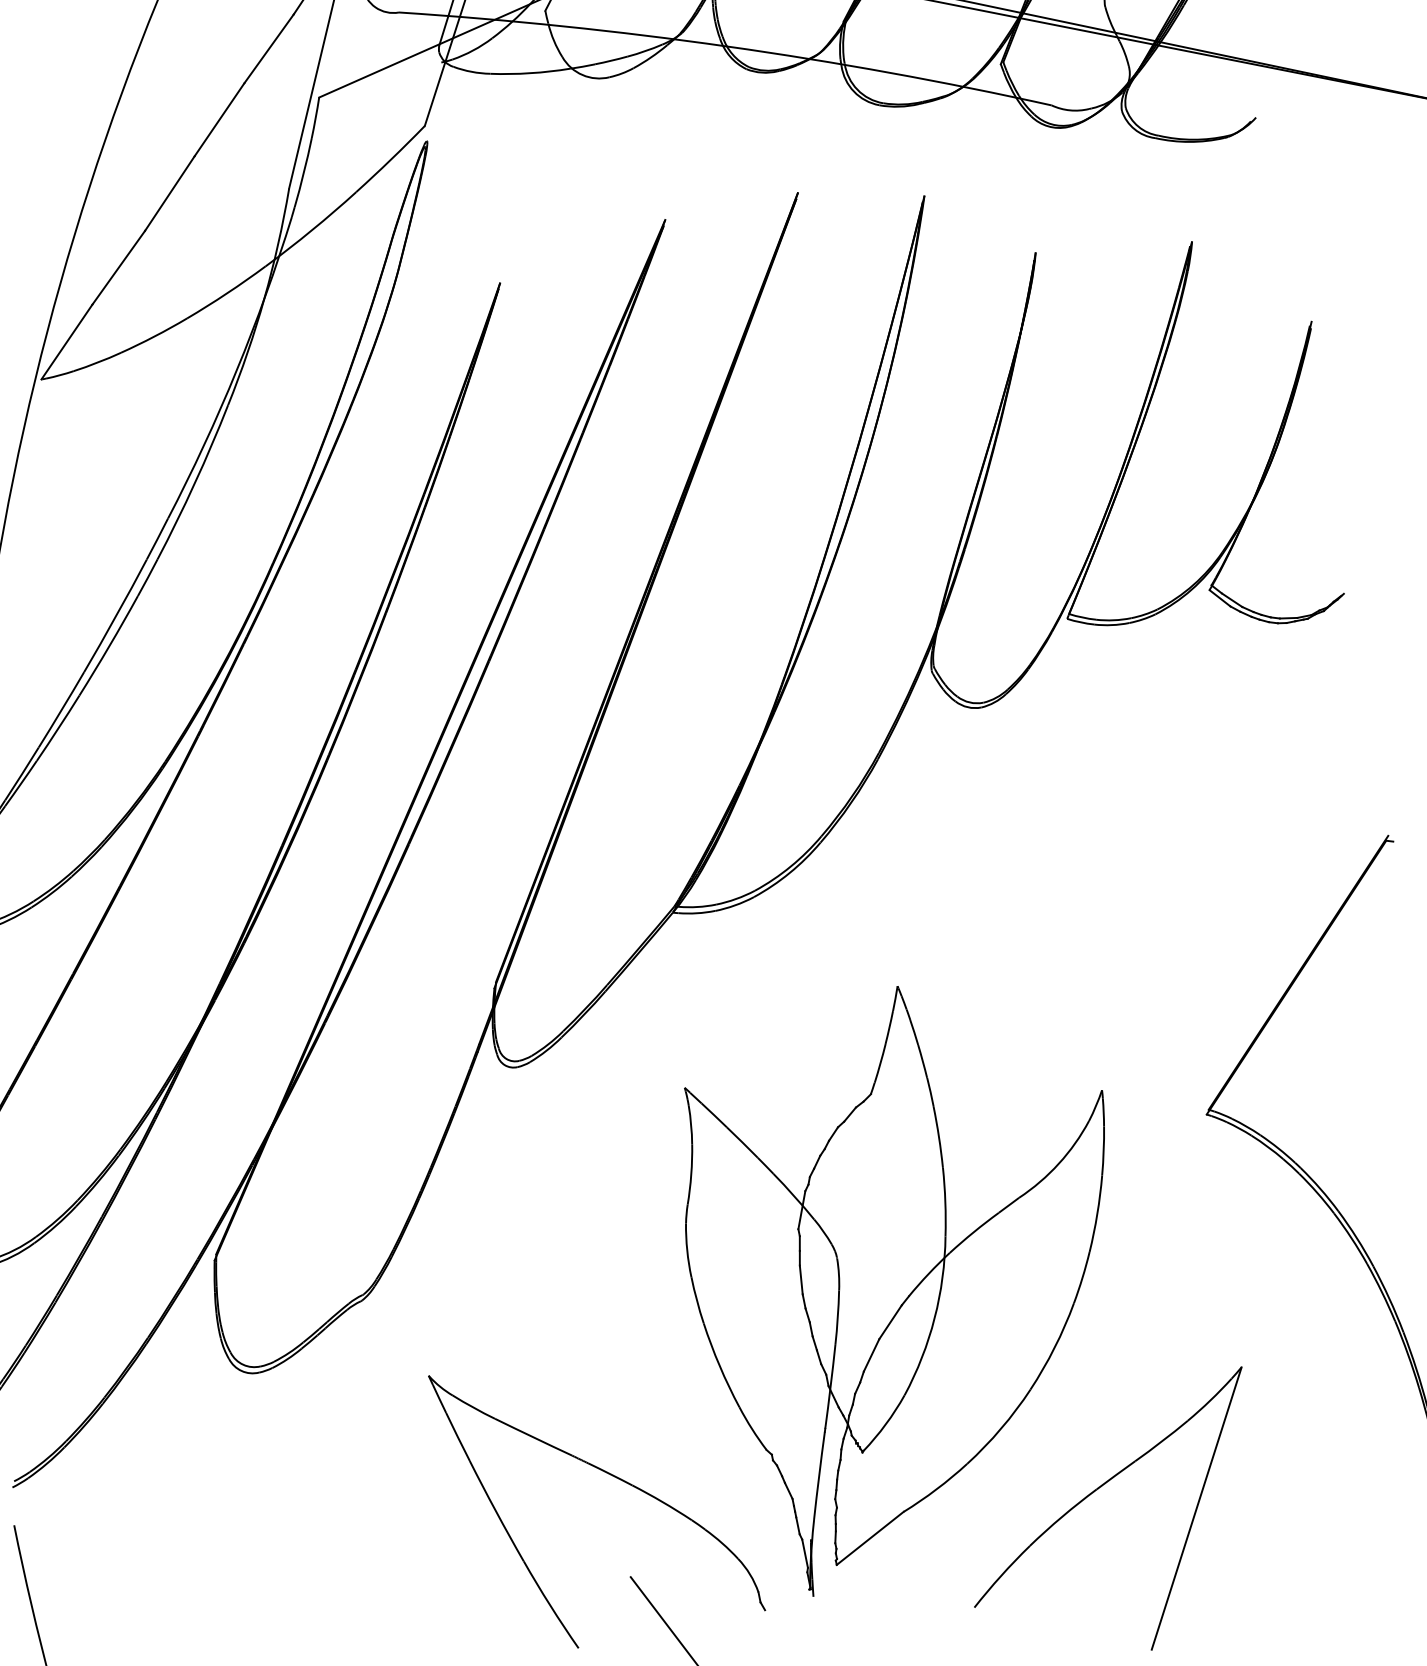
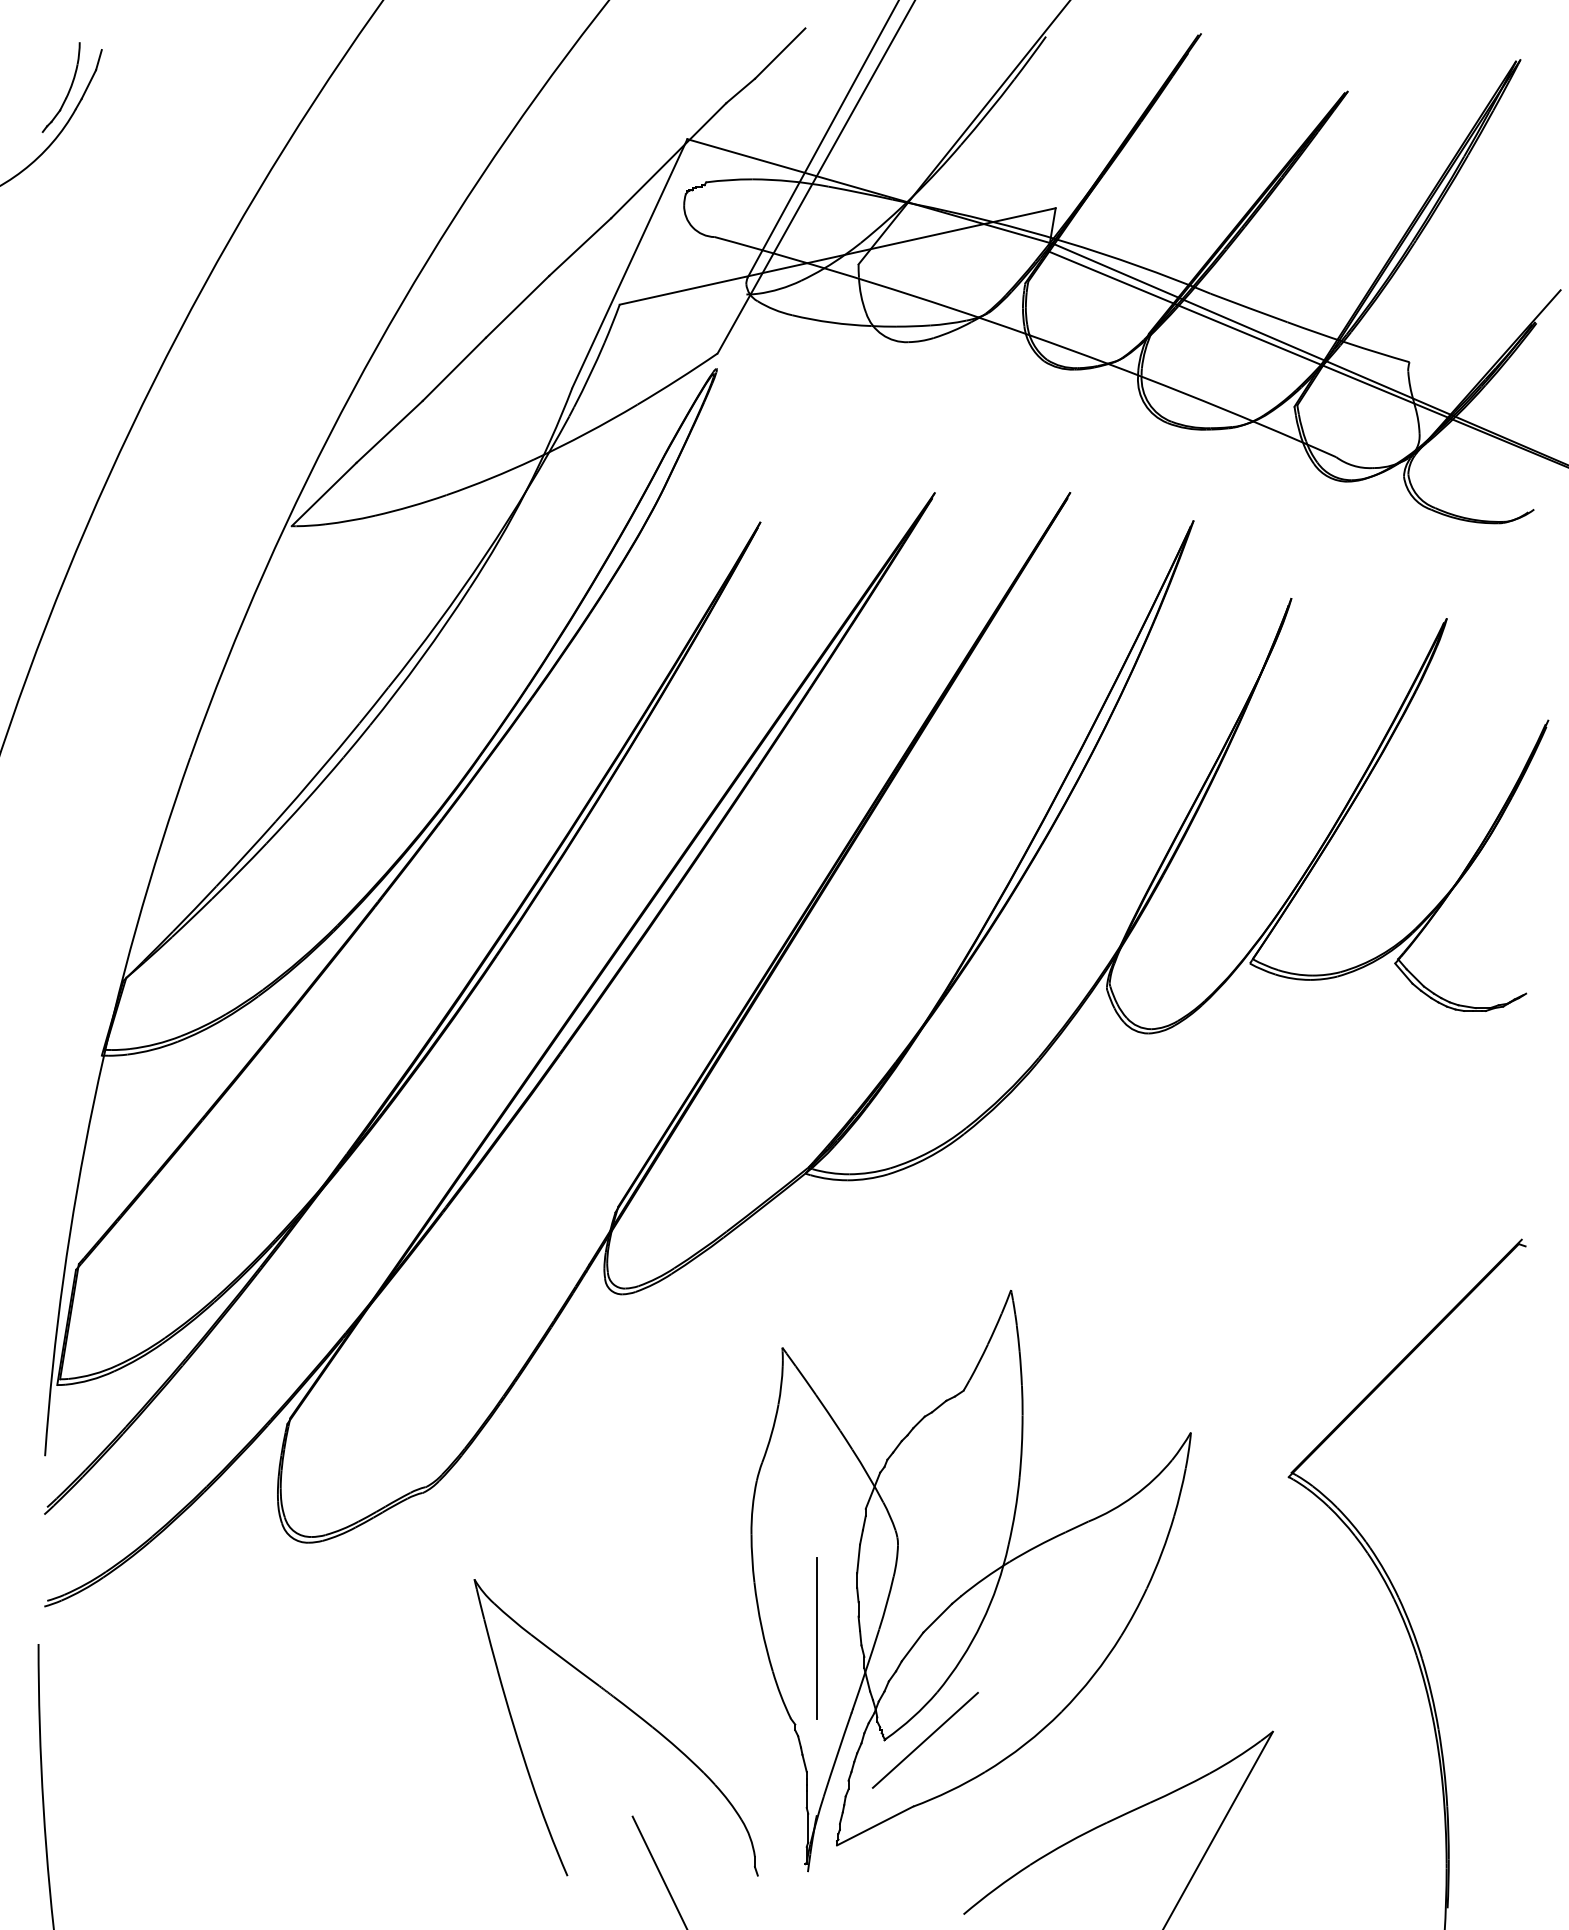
line: (775, 1366) -> (816, 1638), added
line: (901, 1443) -> (924, 1739), added

